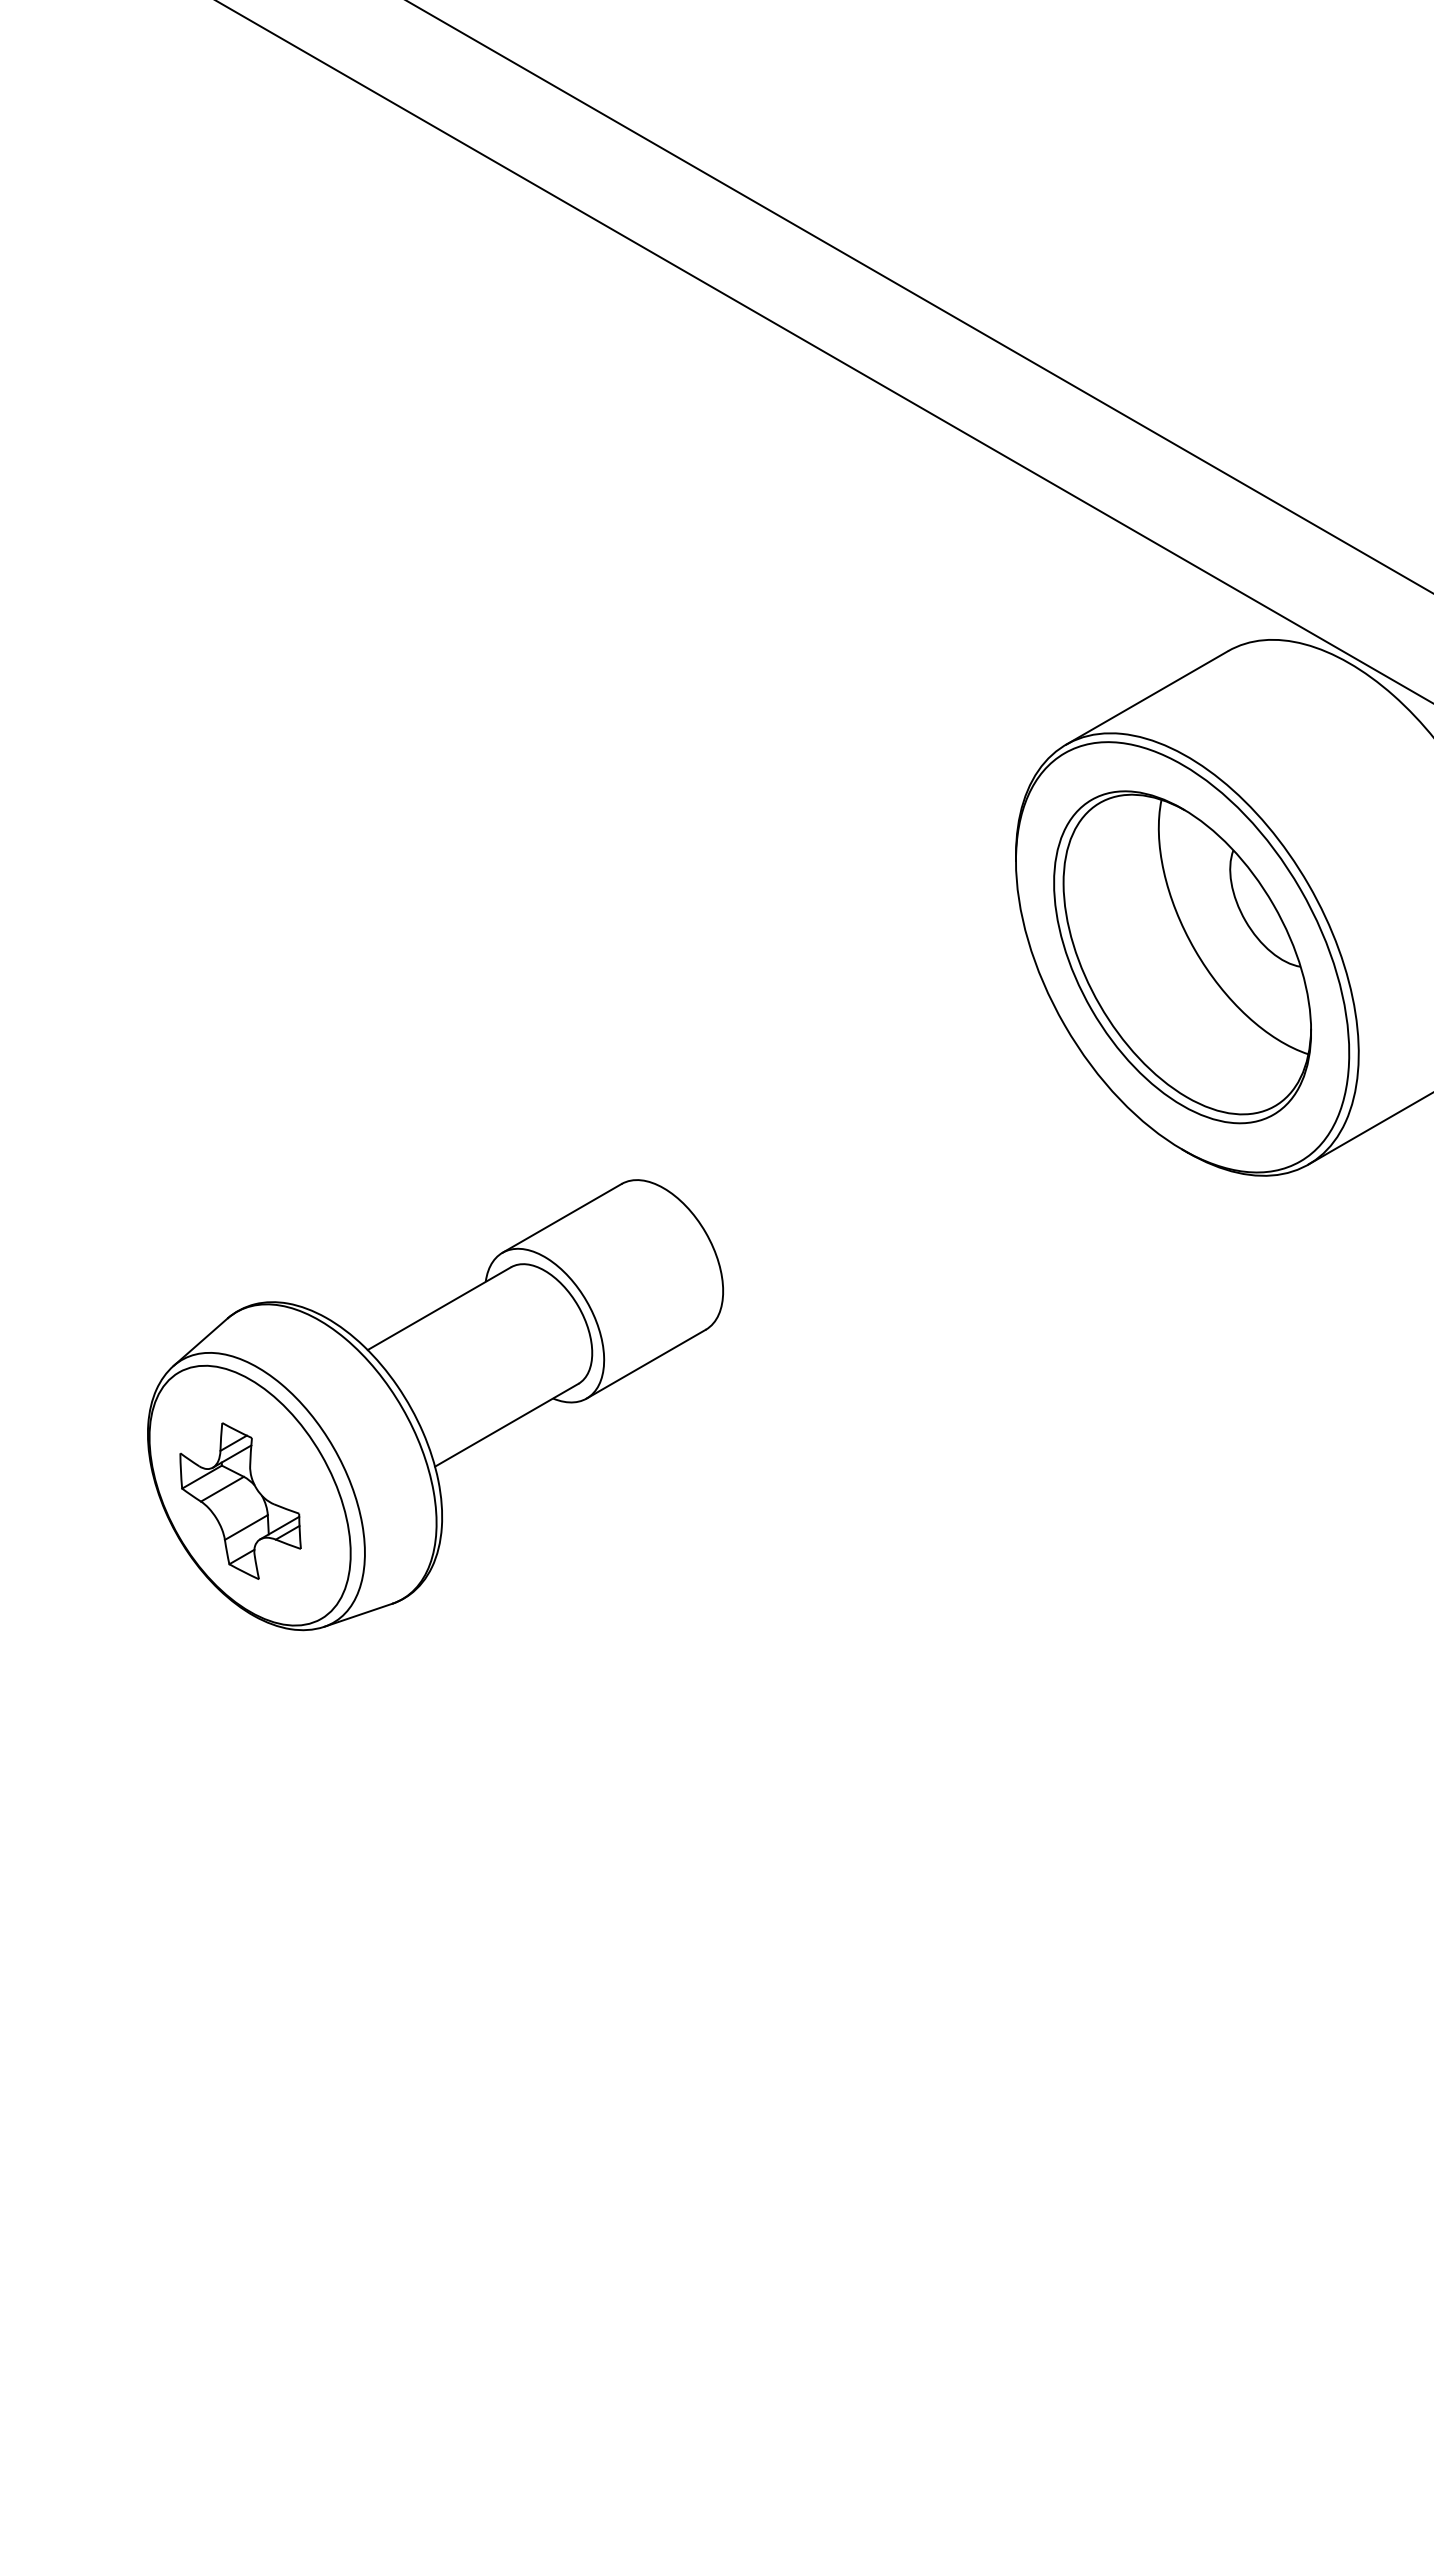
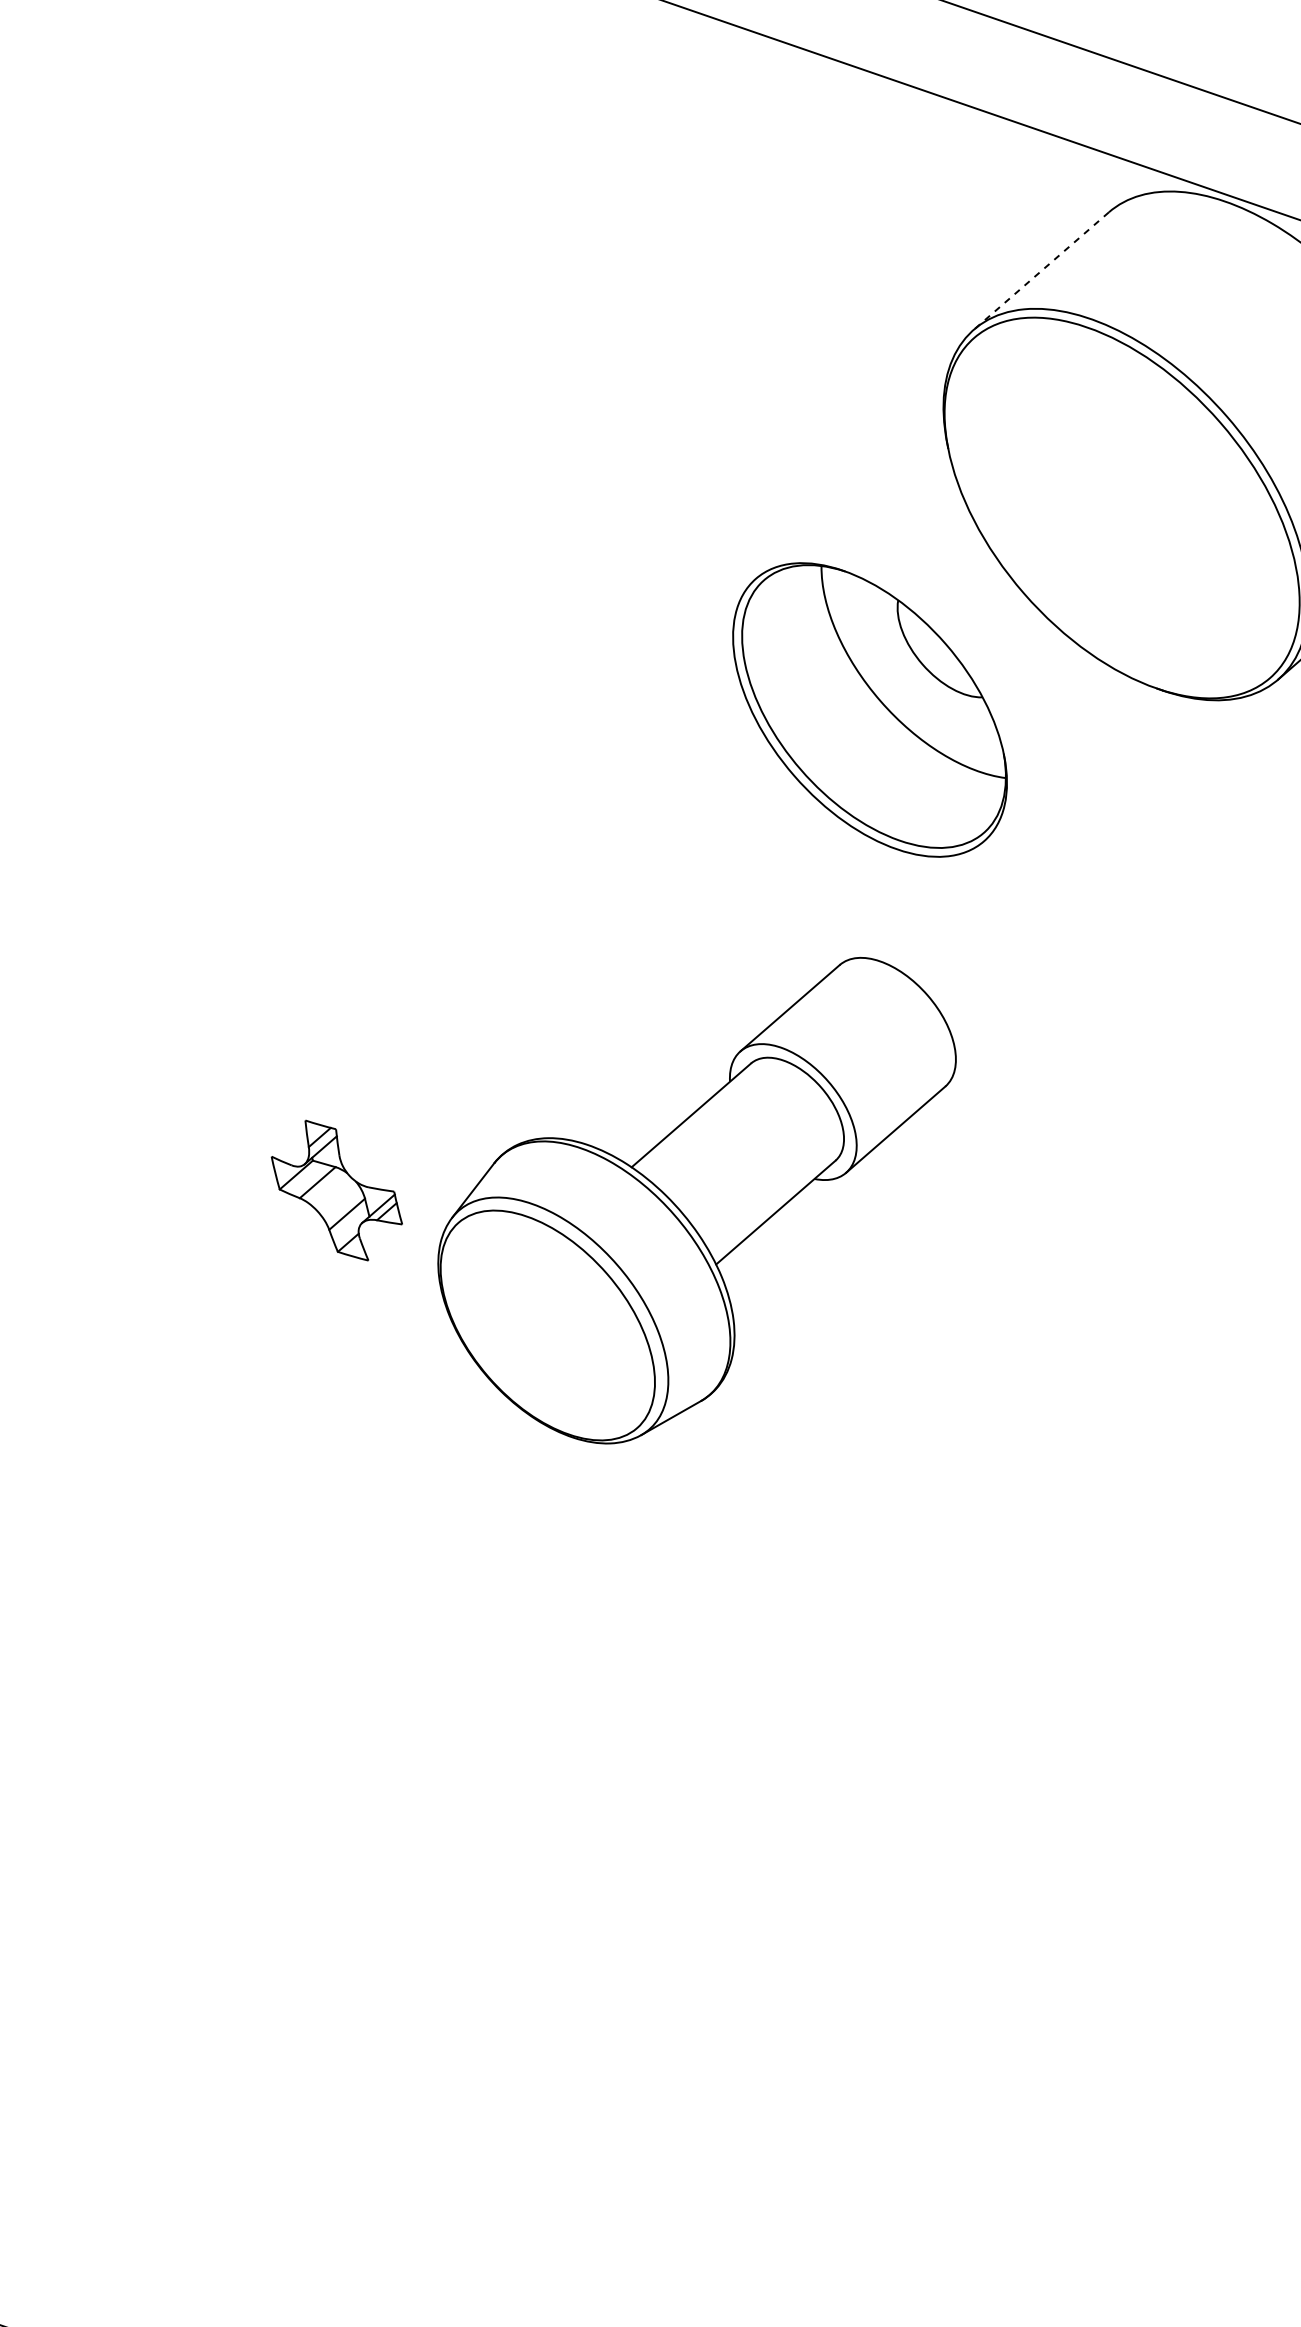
line: (1146, 698) -> (1040, 271), solid -> dashed
part: (1182, 957) -> (869, 710), moved
part: (435, 1405) -> (705, 1206), moved

